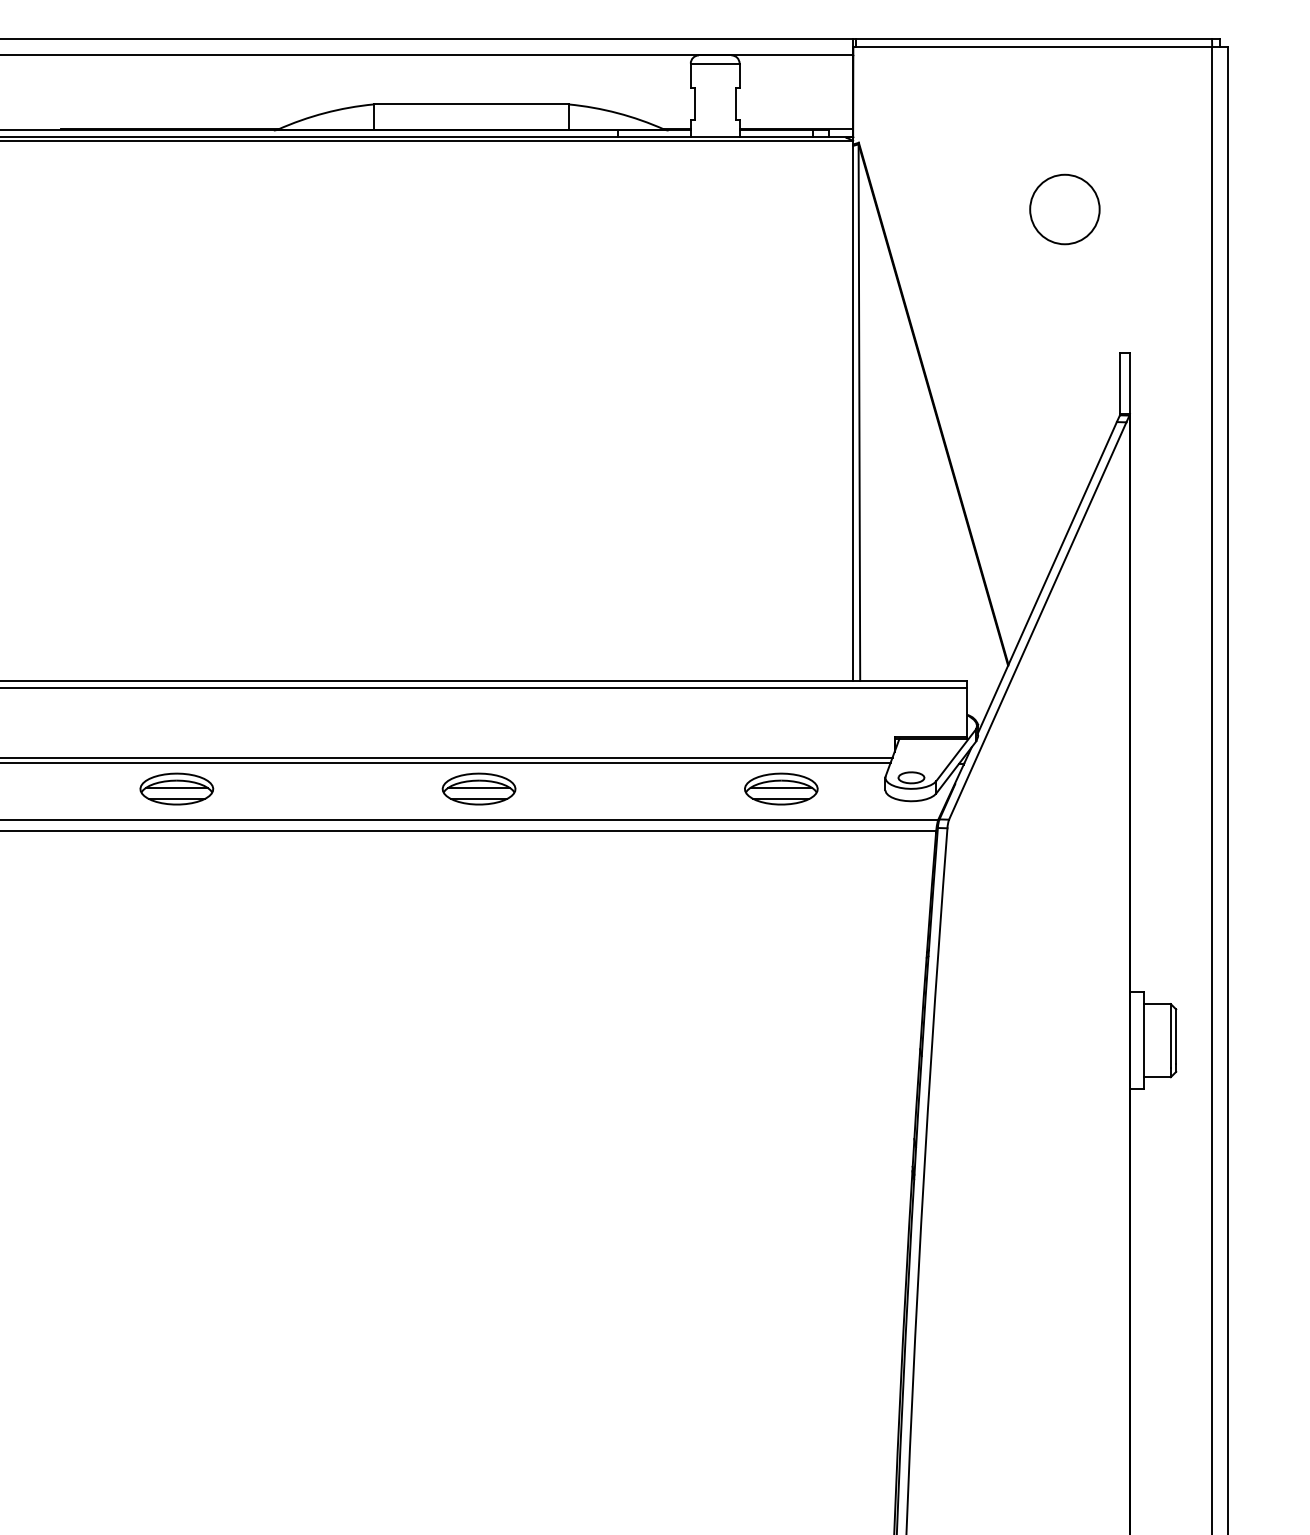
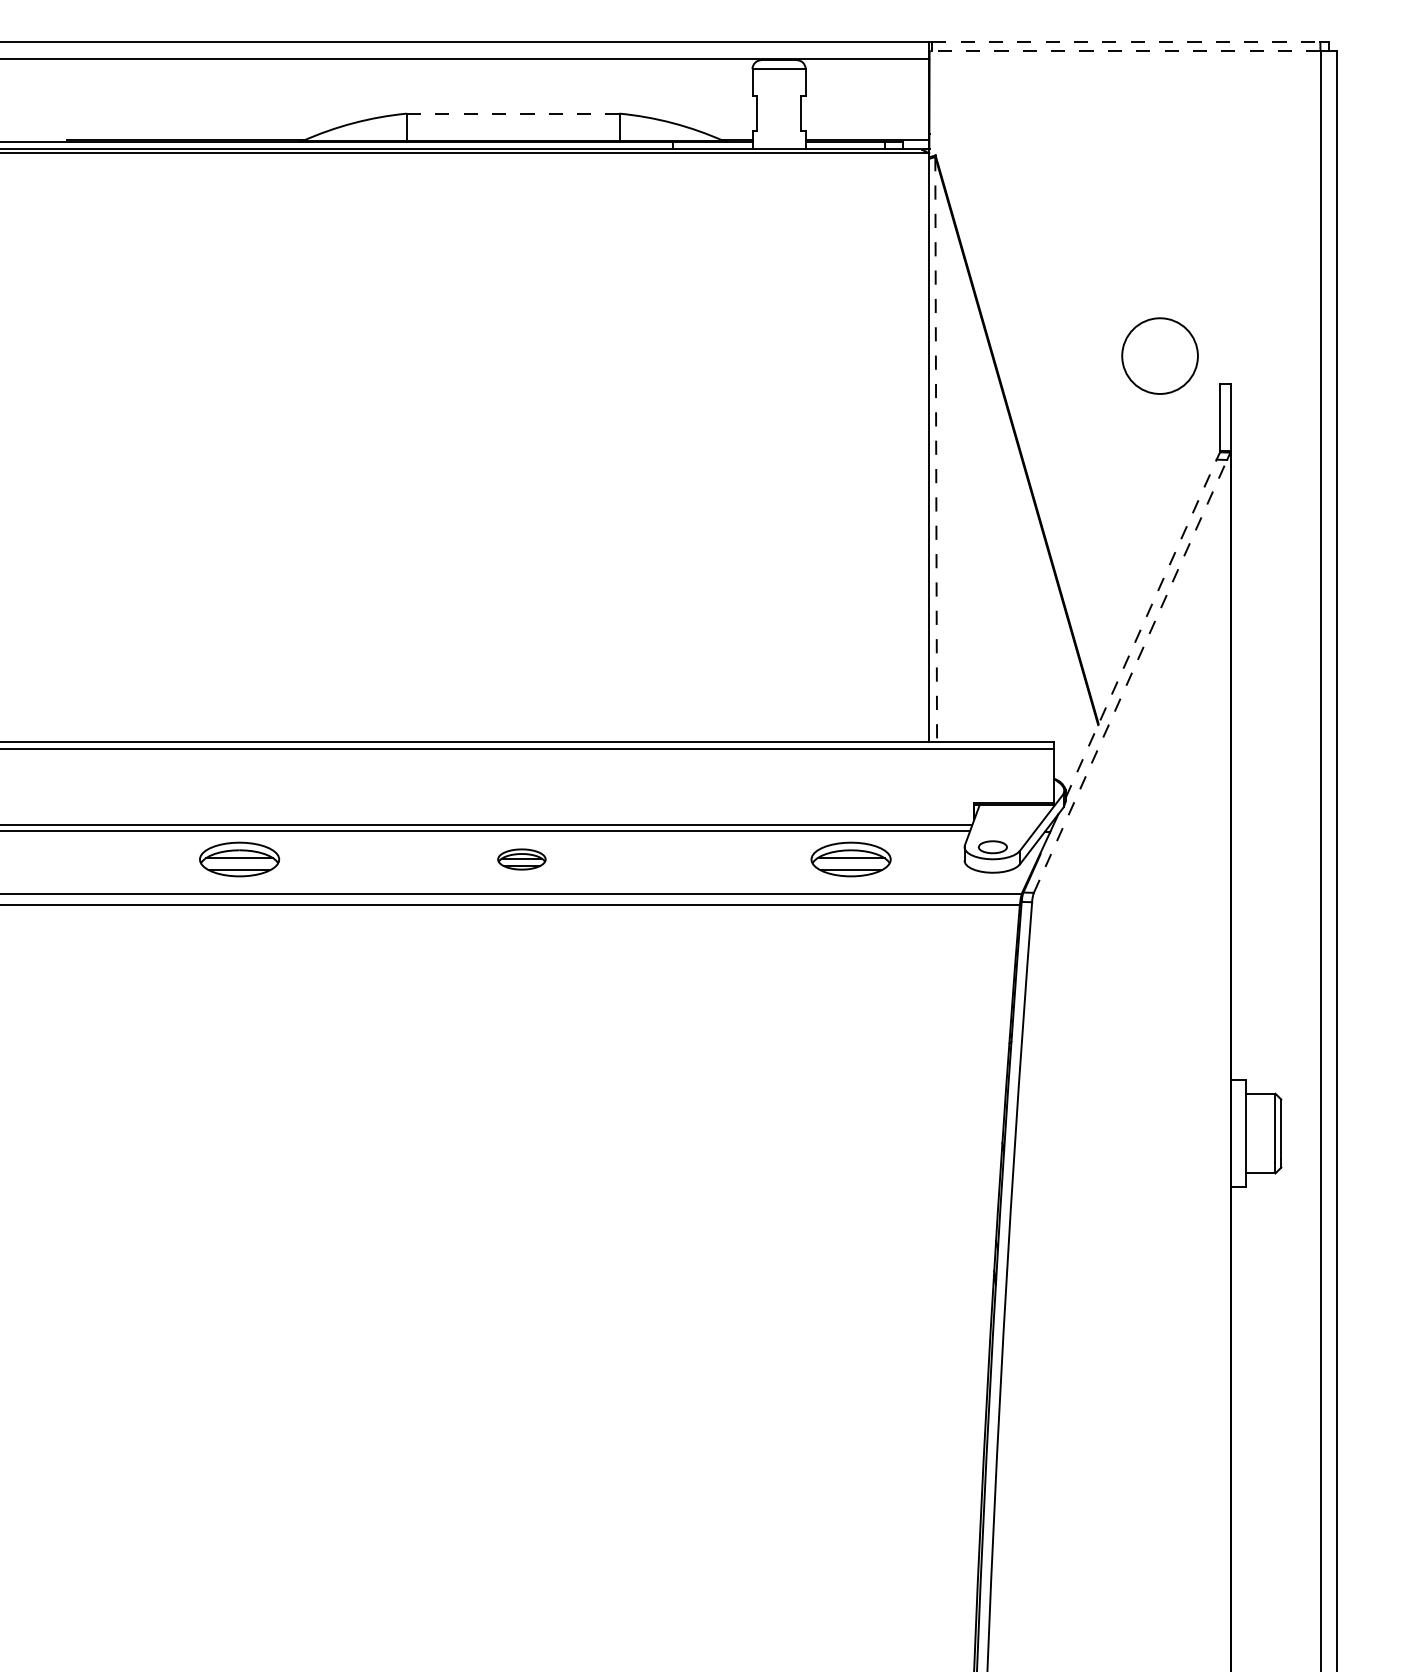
line: (1034, 39) -> (1126, 42), solid -> dashed
line: (1032, 46) -> (1124, 50), solid -> dashed
line: (470, 104) -> (512, 113), solid -> dashed
circle: (1064, 208) -> (1159, 355), moved
line: (859, 412) -> (936, 449), solid -> dashed
line: (1047, 577) -> (1141, 628), solid -> dashed
line: (1037, 620) -> (1130, 675), solid -> dashed
part: (176, 789) -> (239, 859), moved
part: (478, 789) -> (521, 859), size x0.6

